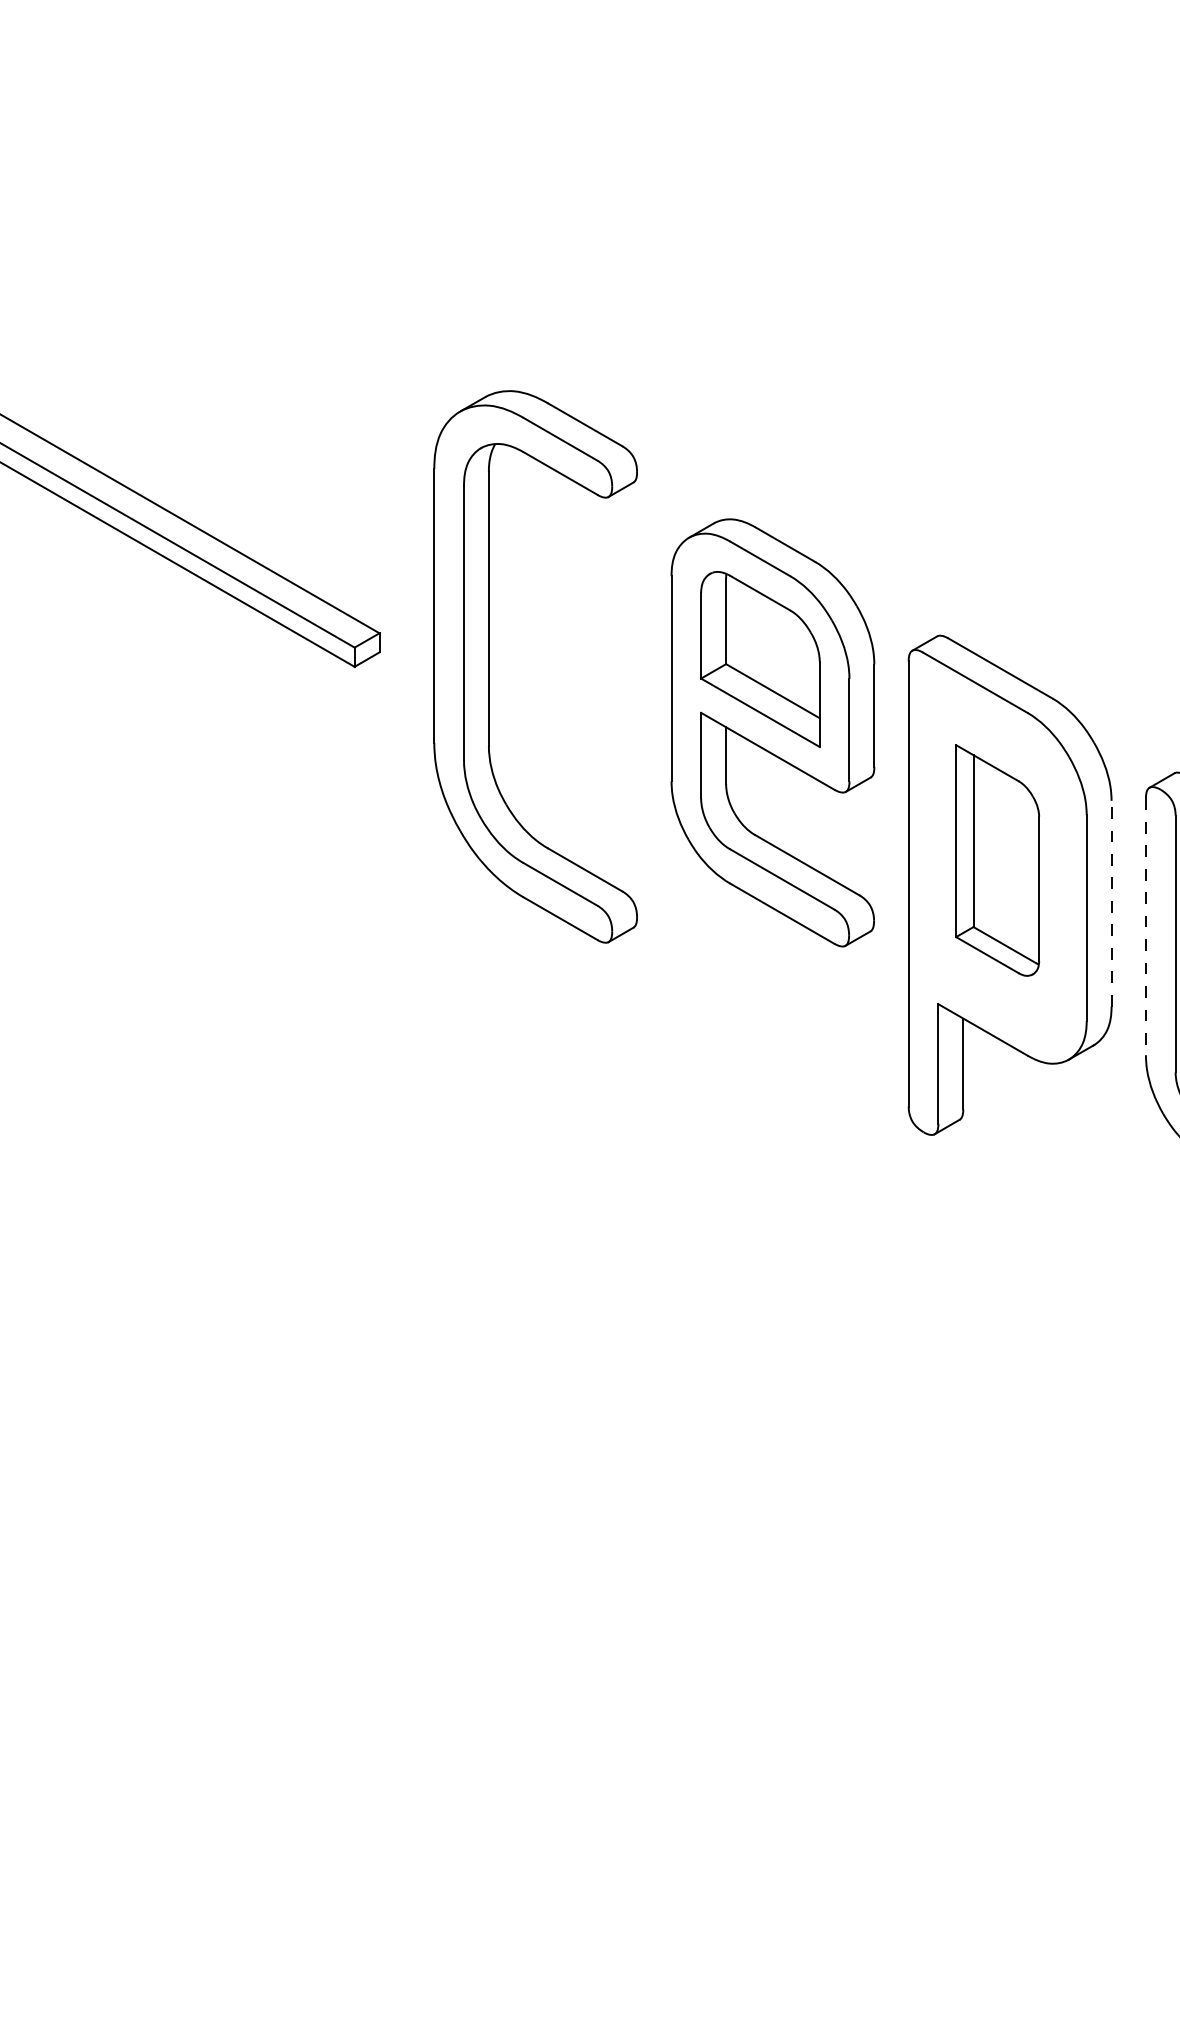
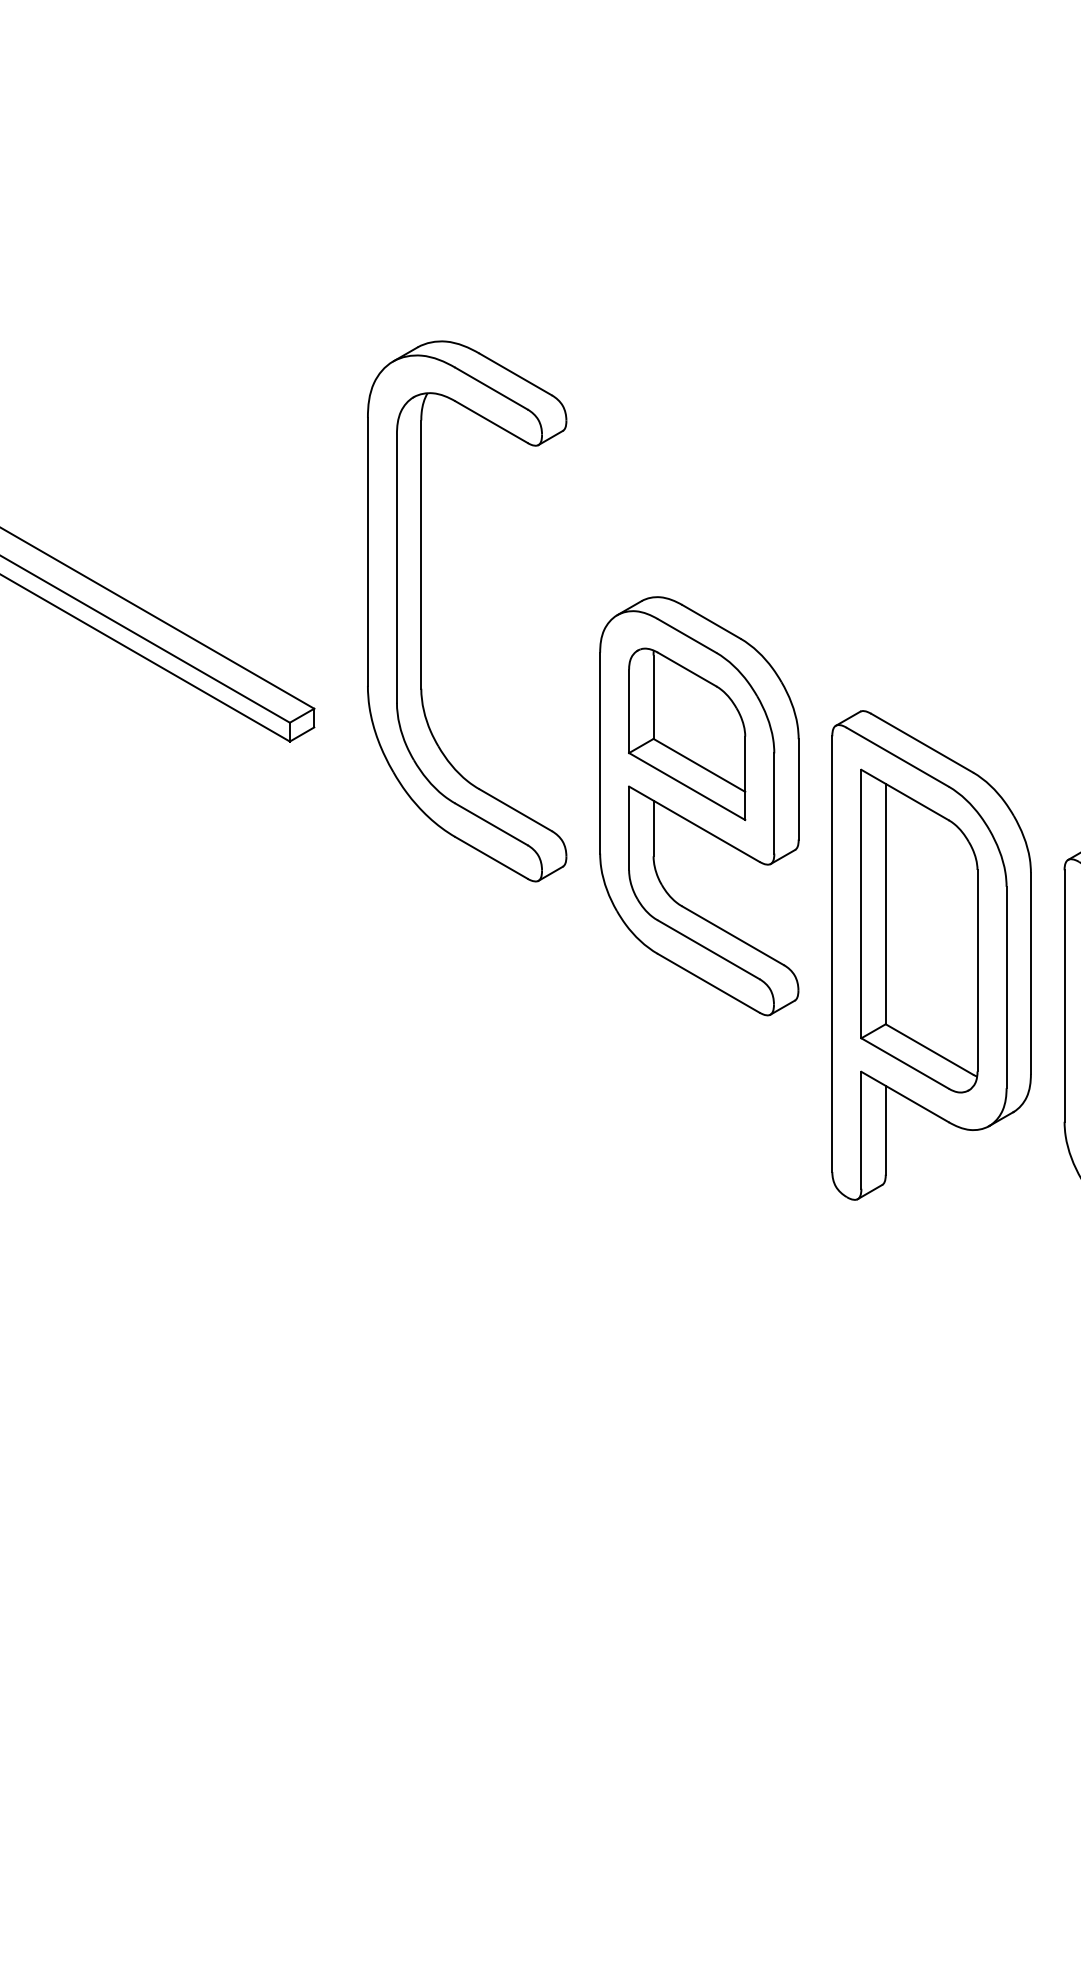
part: (489, 666) -> (421, 611), moved
part: (997, 860) -> (919, 931), size x1.43
line: (1111, 903) -> (1030, 973), dashed -> solid
line: (1145, 927) -> (1064, 996), dashed -> solid

